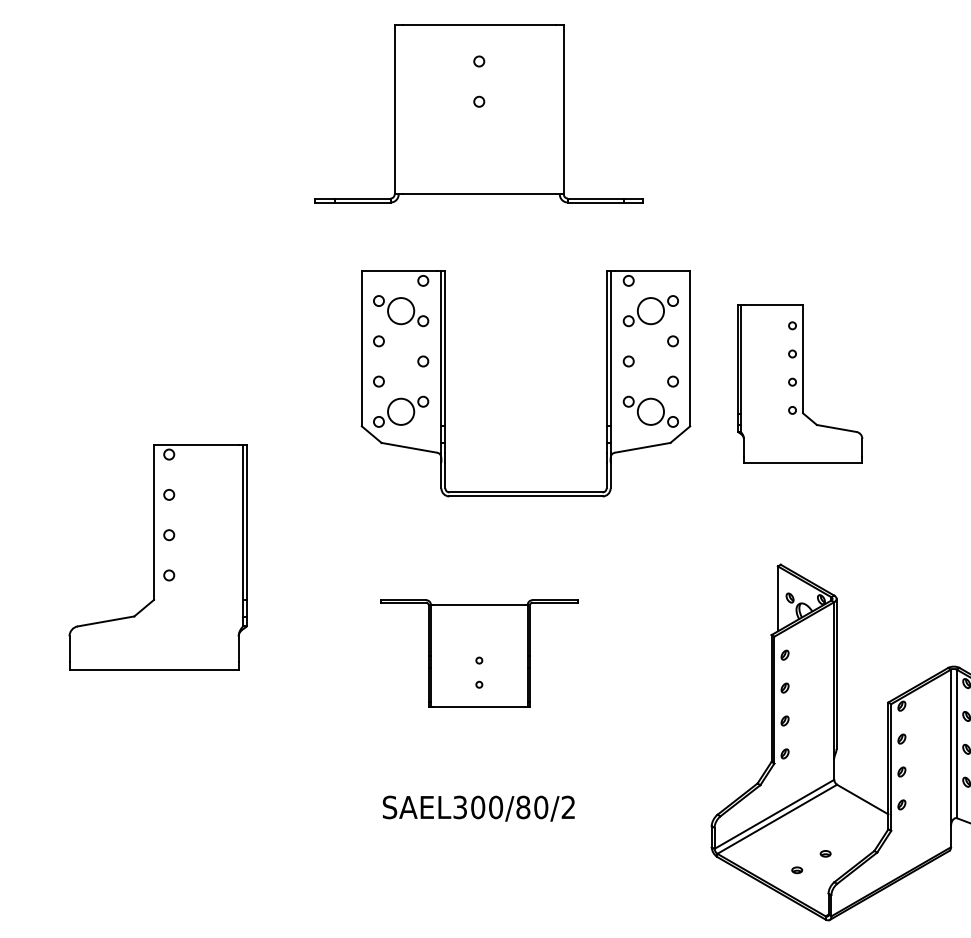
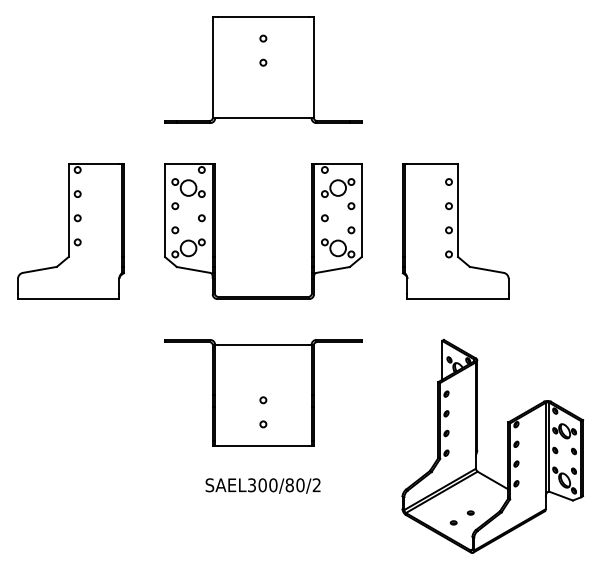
part: (446, 383) -> (215, 231), moved
part: (800, 383) -> (455, 231), size x1.43
part: (157, 557) -> (70, 231), moved
part: (479, 652) -> (263, 392), size x1.67

